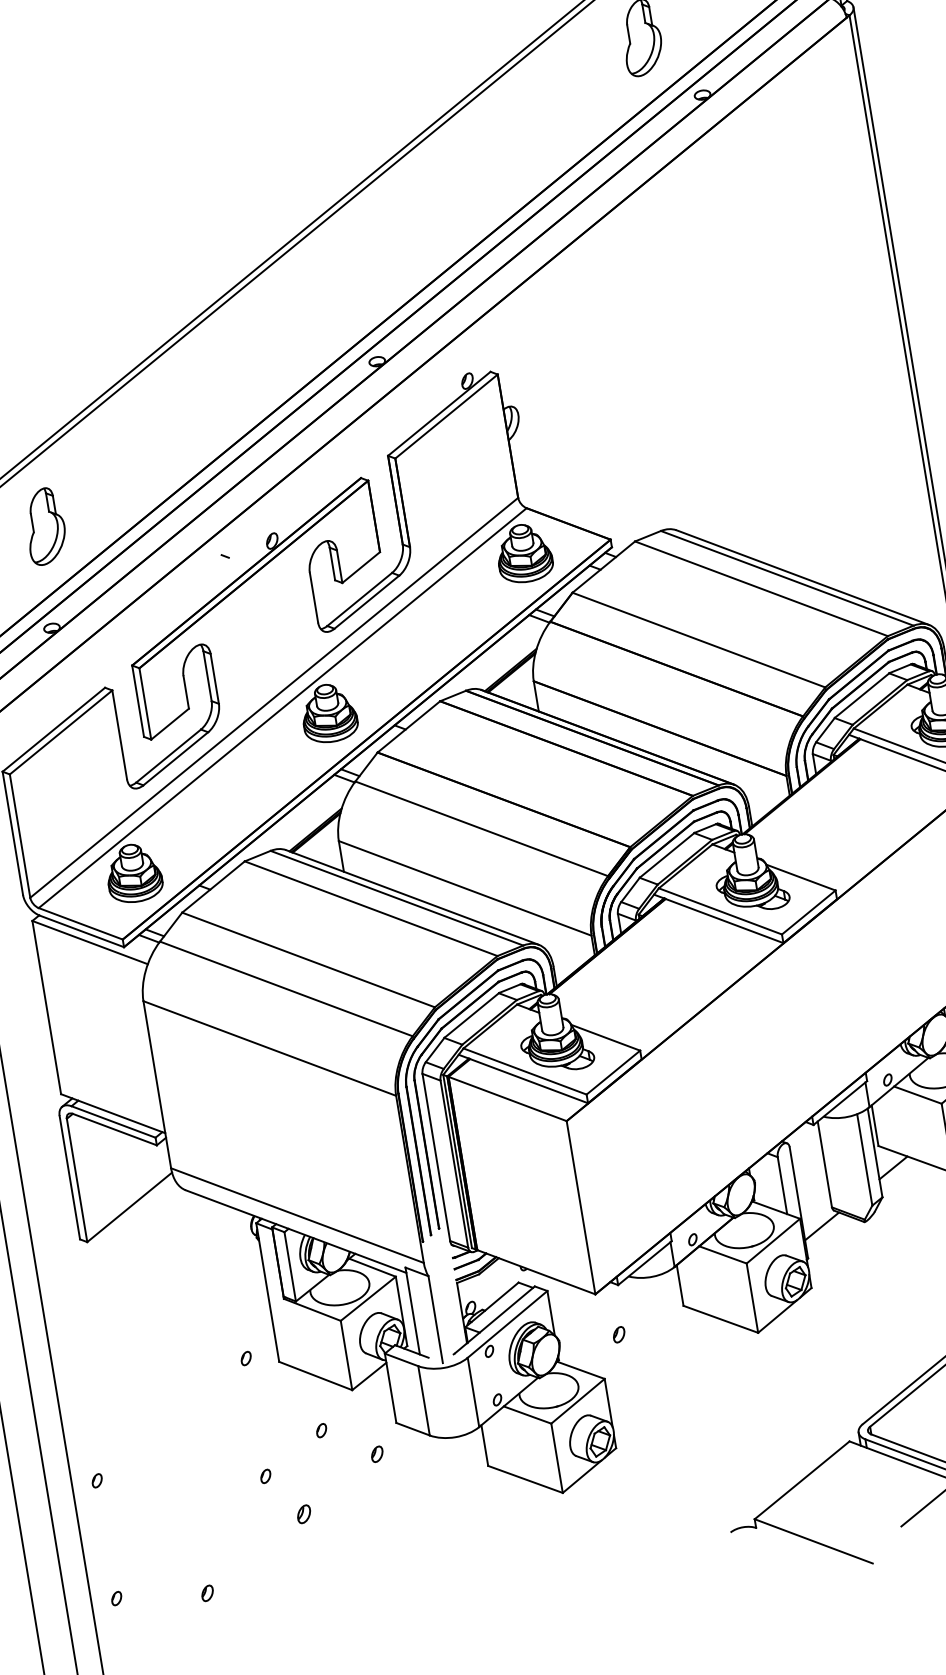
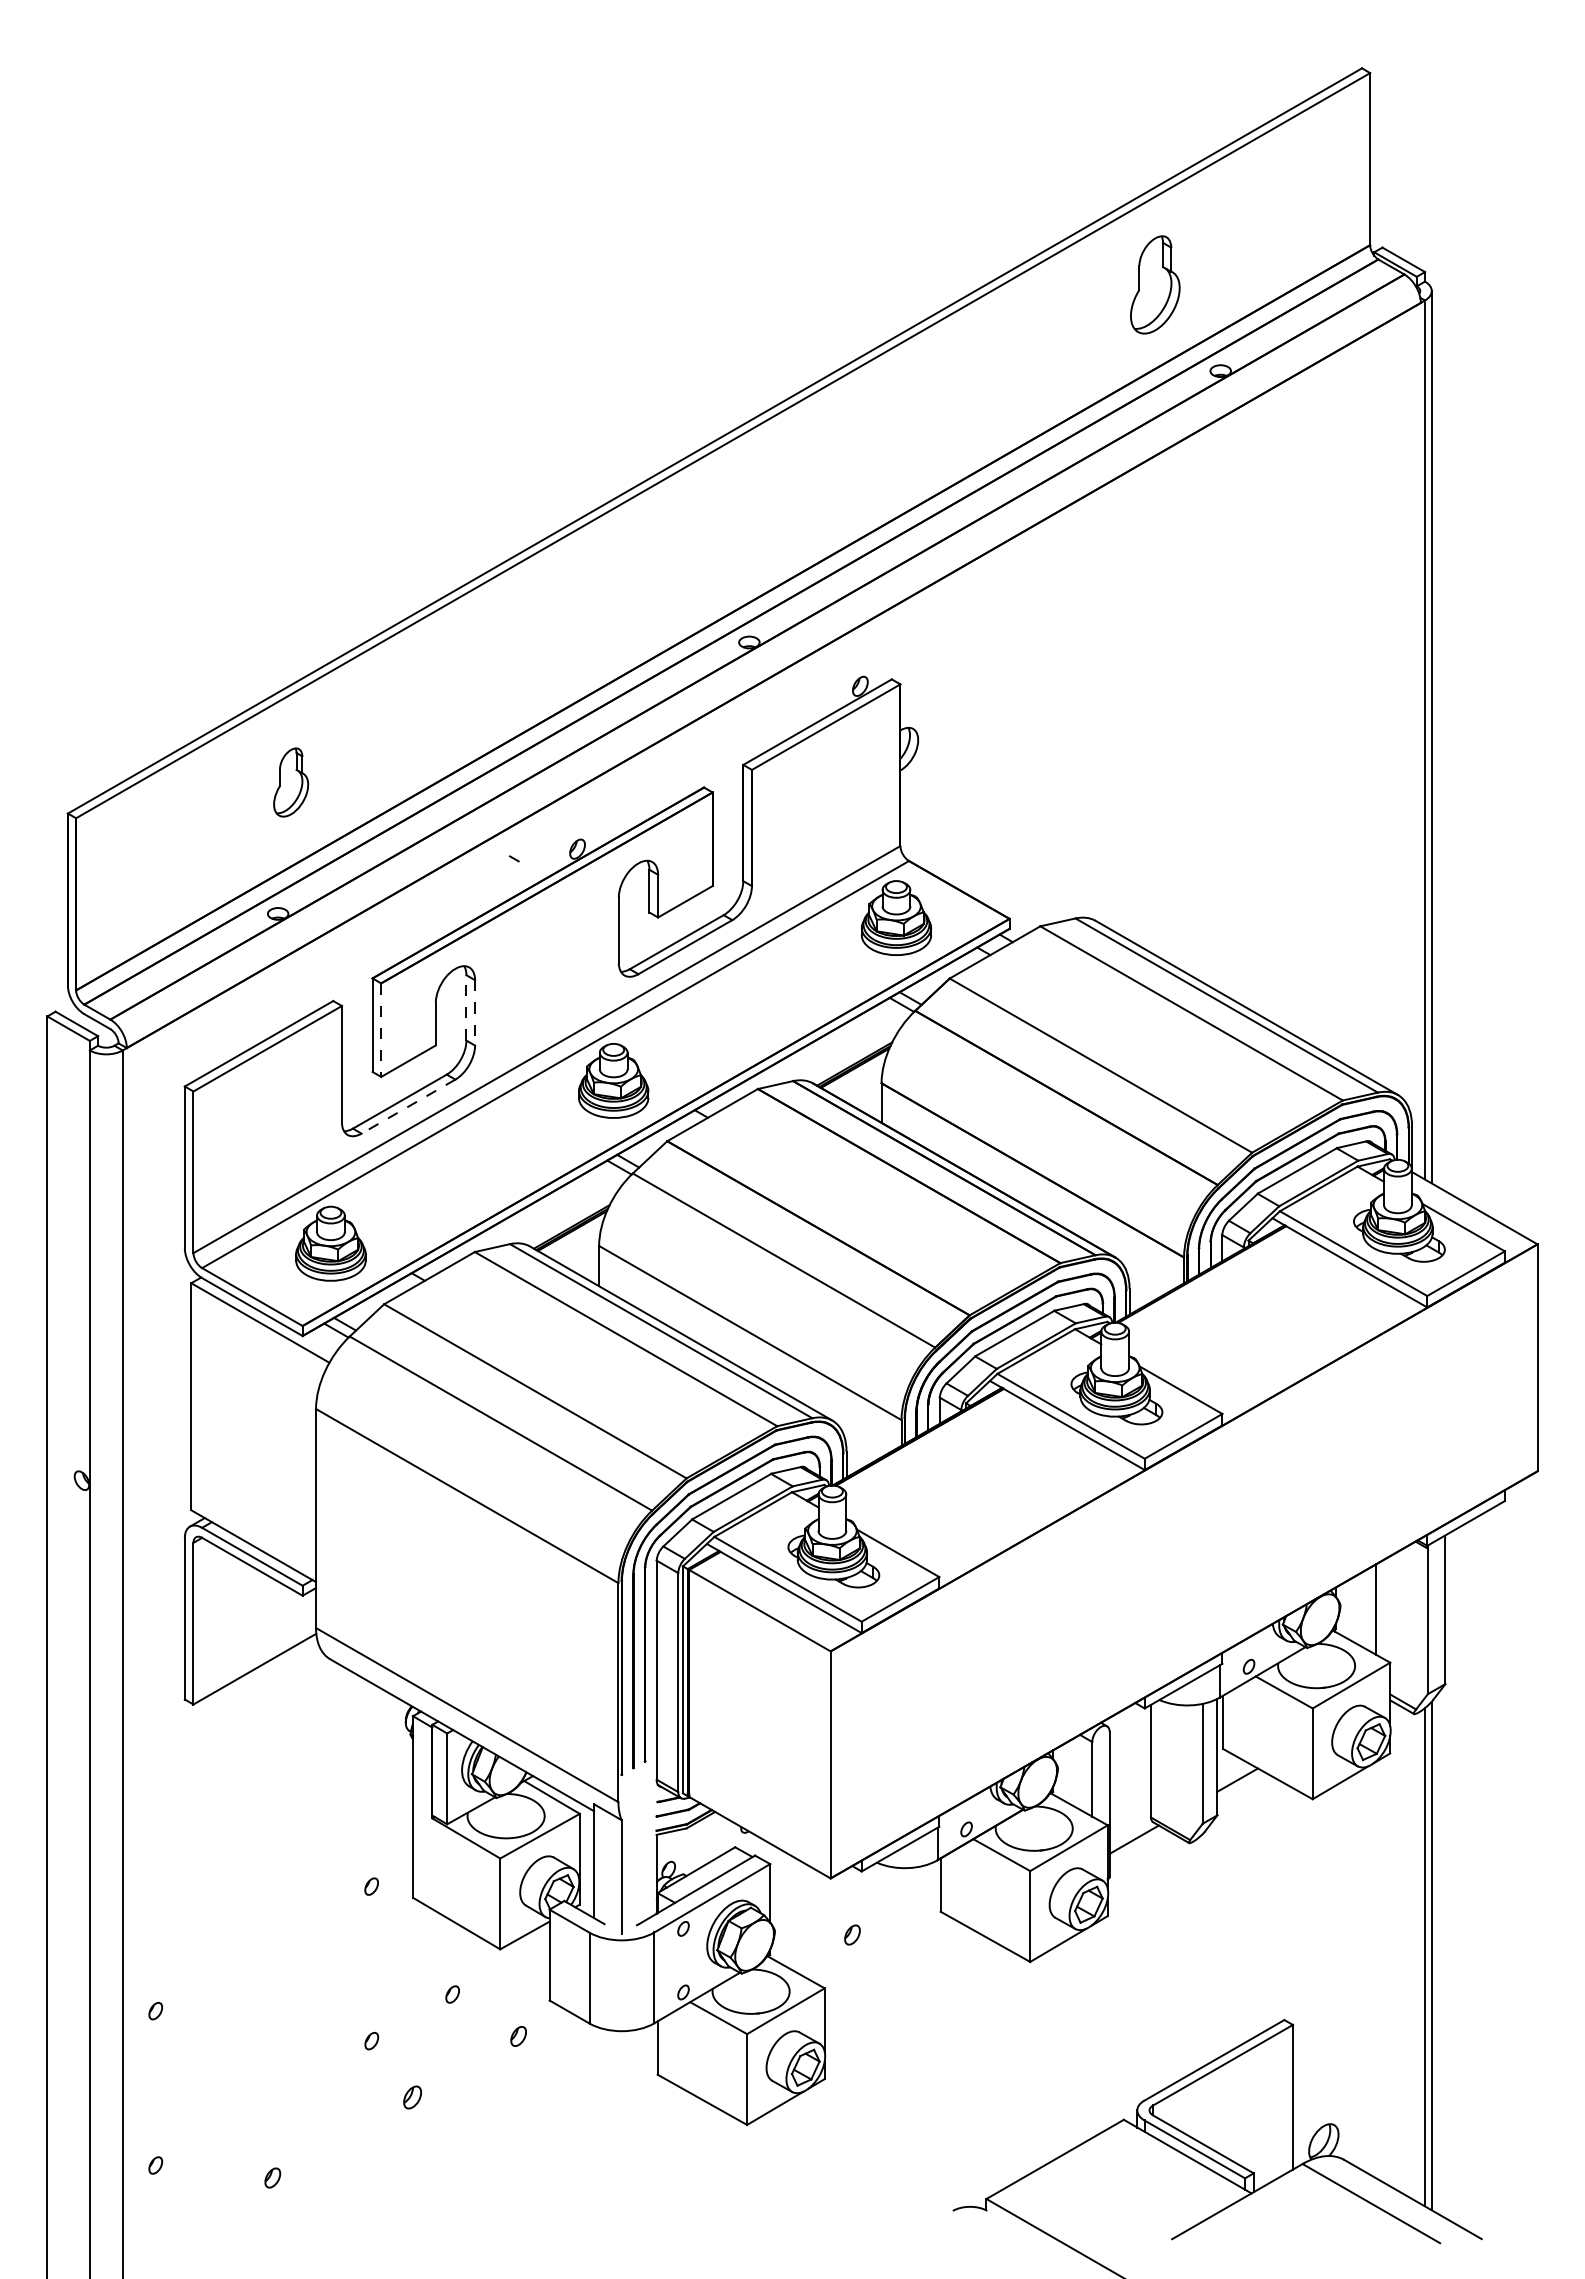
part: (44, 526) -> (290, 782), size x0.7
line: (207, 675) -> (466, 1007), solid -> dashed
line: (215, 678) -> (475, 1012), solid -> dashed
line: (145, 704) -> (381, 1030), solid -> dashed
line: (175, 758) -> (408, 1106), solid -> dashed

